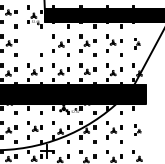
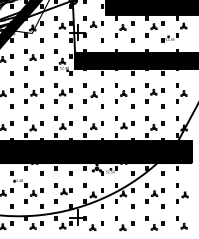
part: (34, 43) -> (63, 93), added
part: (137, 43) -> (181, 93), size x1.67
part: (138, 130) -> (182, 193), size x1.67

